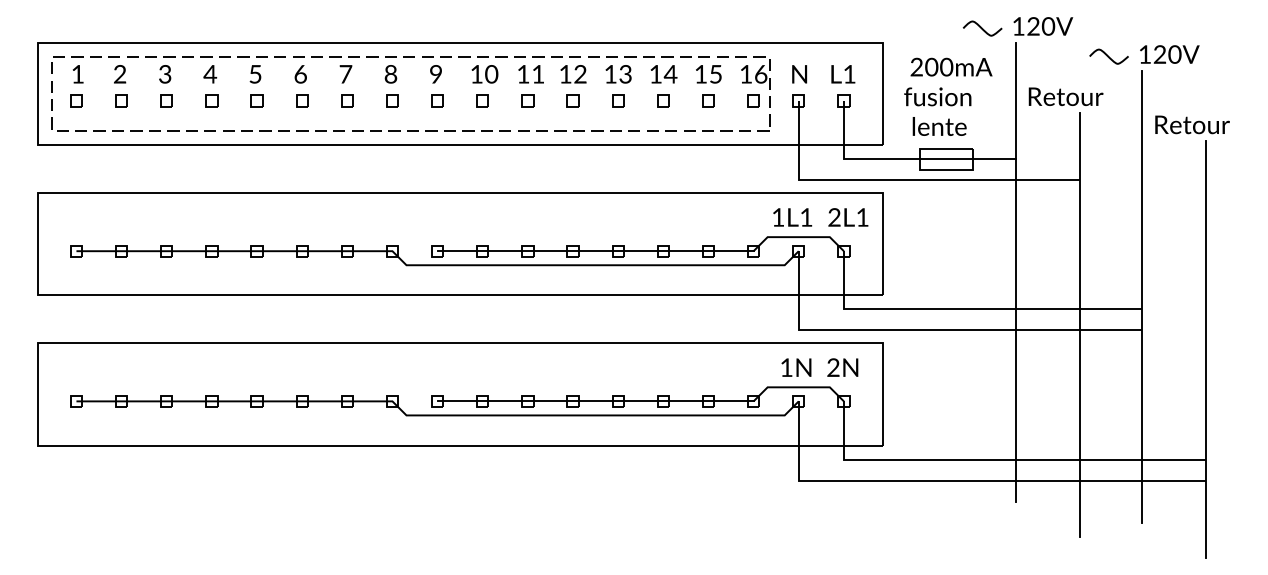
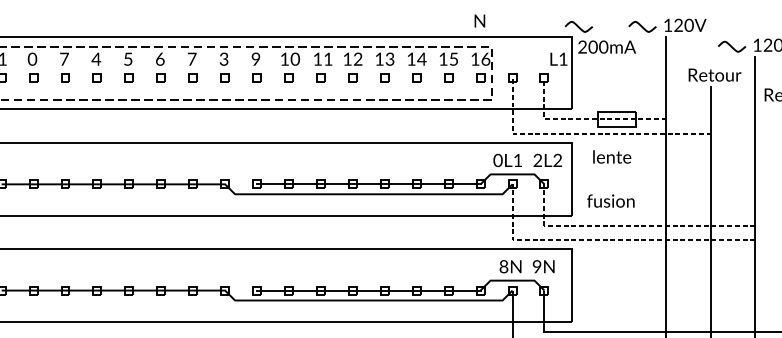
curve: (892, 28) -> (578, 26), added
text: (951, 66) -> (607, 46), moved
text: (119, 74) -> (32, 59), 2 -> 0
text: (165, 74) -> (64, 59), 3 -> 7
text: (390, 74) -> (223, 59), 8 -> 3
text: (799, 74) -> (479, 21), moved
text: (843, 74) -> (559, 59), moved
text: (937, 96) -> (610, 200), moved
text: (1065, 96) -> (714, 74), moved
text: (939, 126) -> (612, 156), moved
line: (899, 159) -> (583, 119), solid -> dashed
line: (898, 180) -> (583, 134), solid -> dashed
text: (777, 217) -> (497, 160), 1L1 -> 0L1
text: (862, 217) -> (557, 160), 2L1 -> 2L2
line: (962, 309) -> (628, 225), solid -> dashed
line: (929, 330) -> (605, 240), solid -> dashed
text: (786, 367) -> (503, 266), 1N -> 8N
text: (833, 367) -> (537, 266), 2N -> 9N

